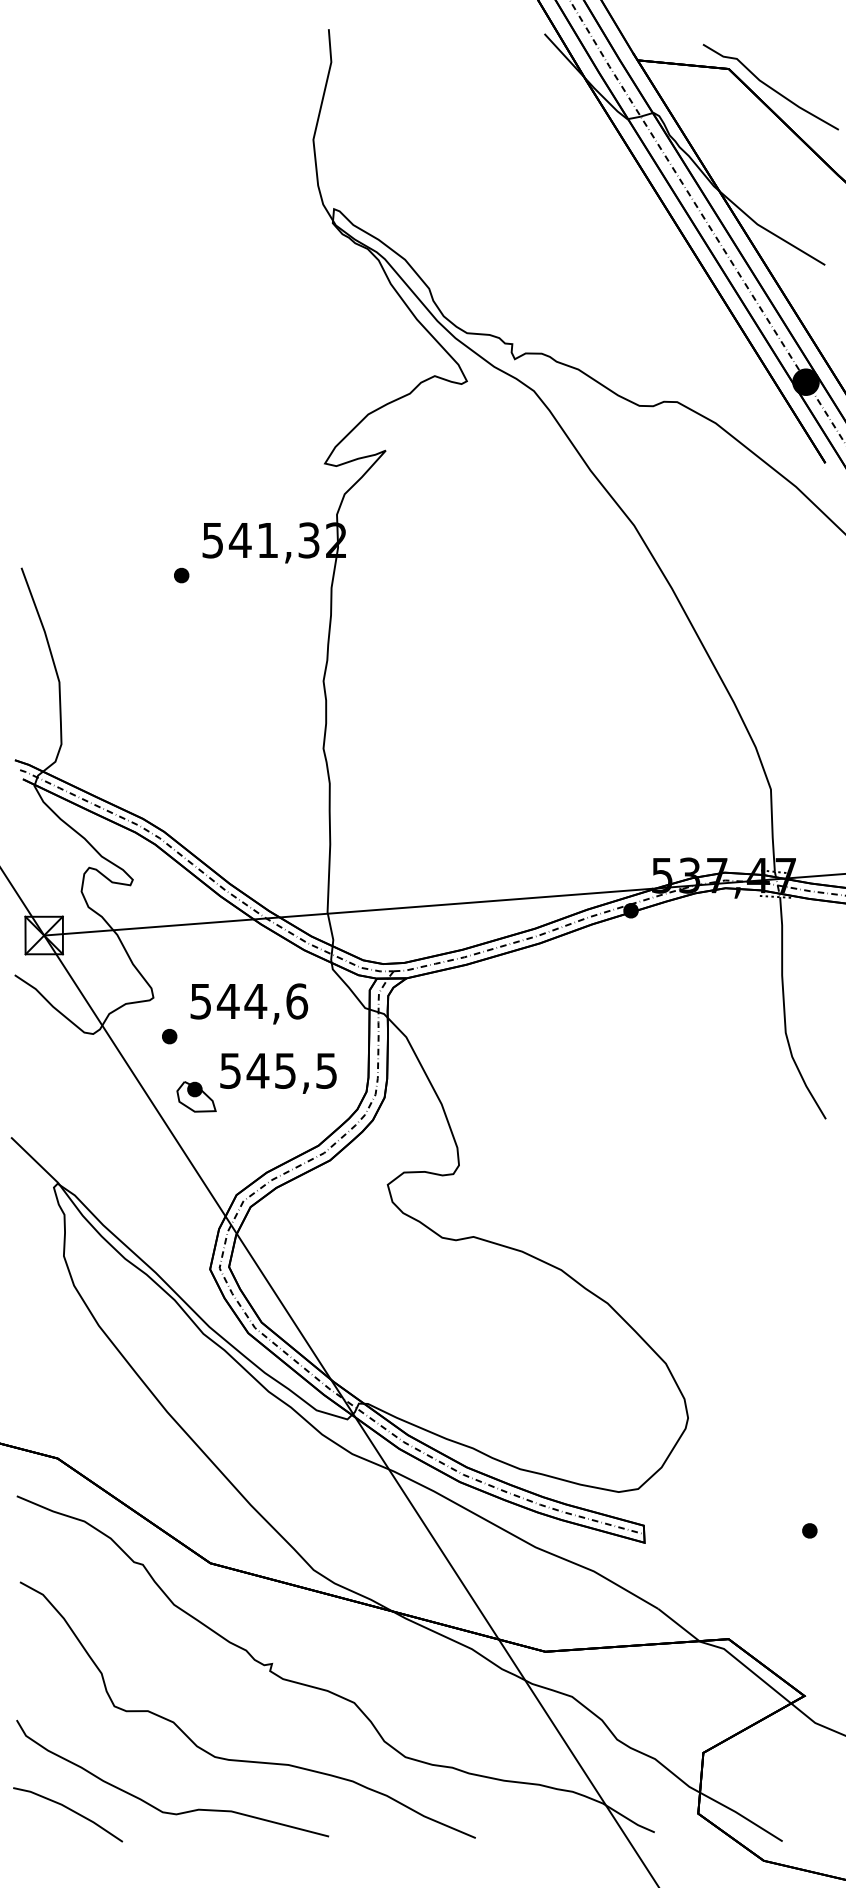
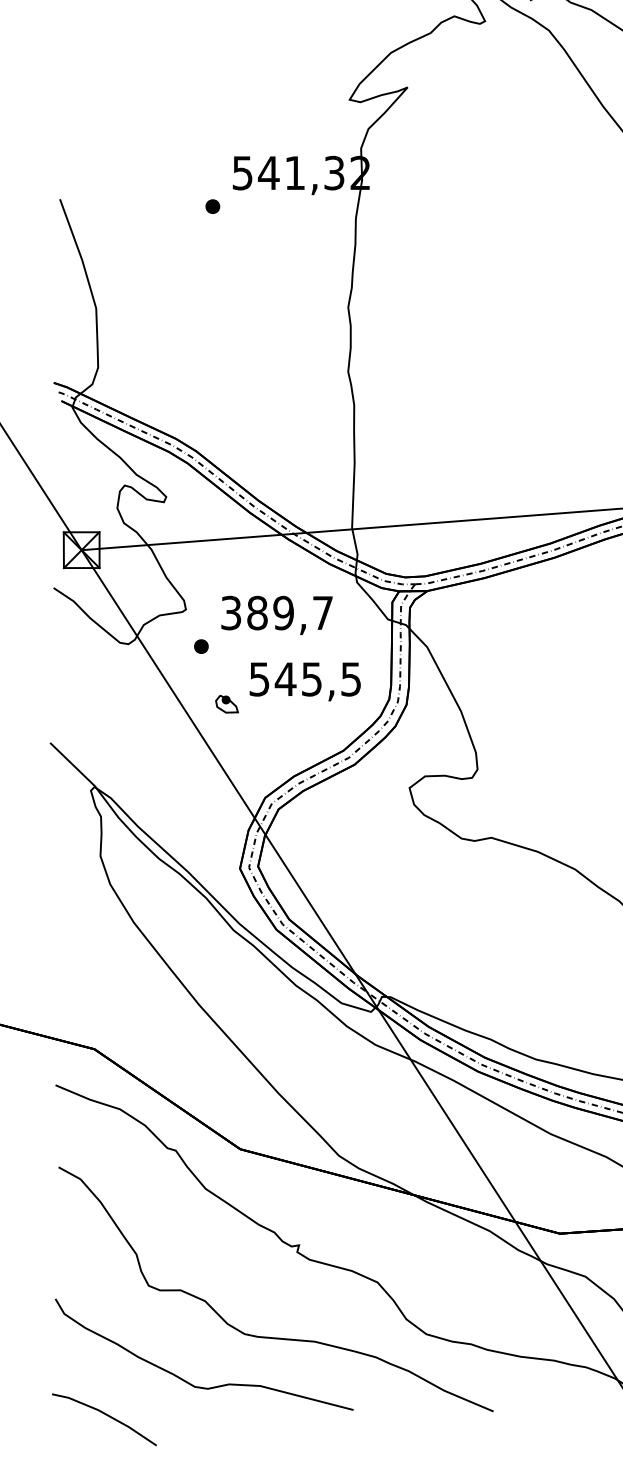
text: (249, 1001) -> (277, 613), 544,6 -> 389,7
part: (196, 1096) -> (227, 703), size x0.6
line: (69, 1810) -> (105, 1415), moved

